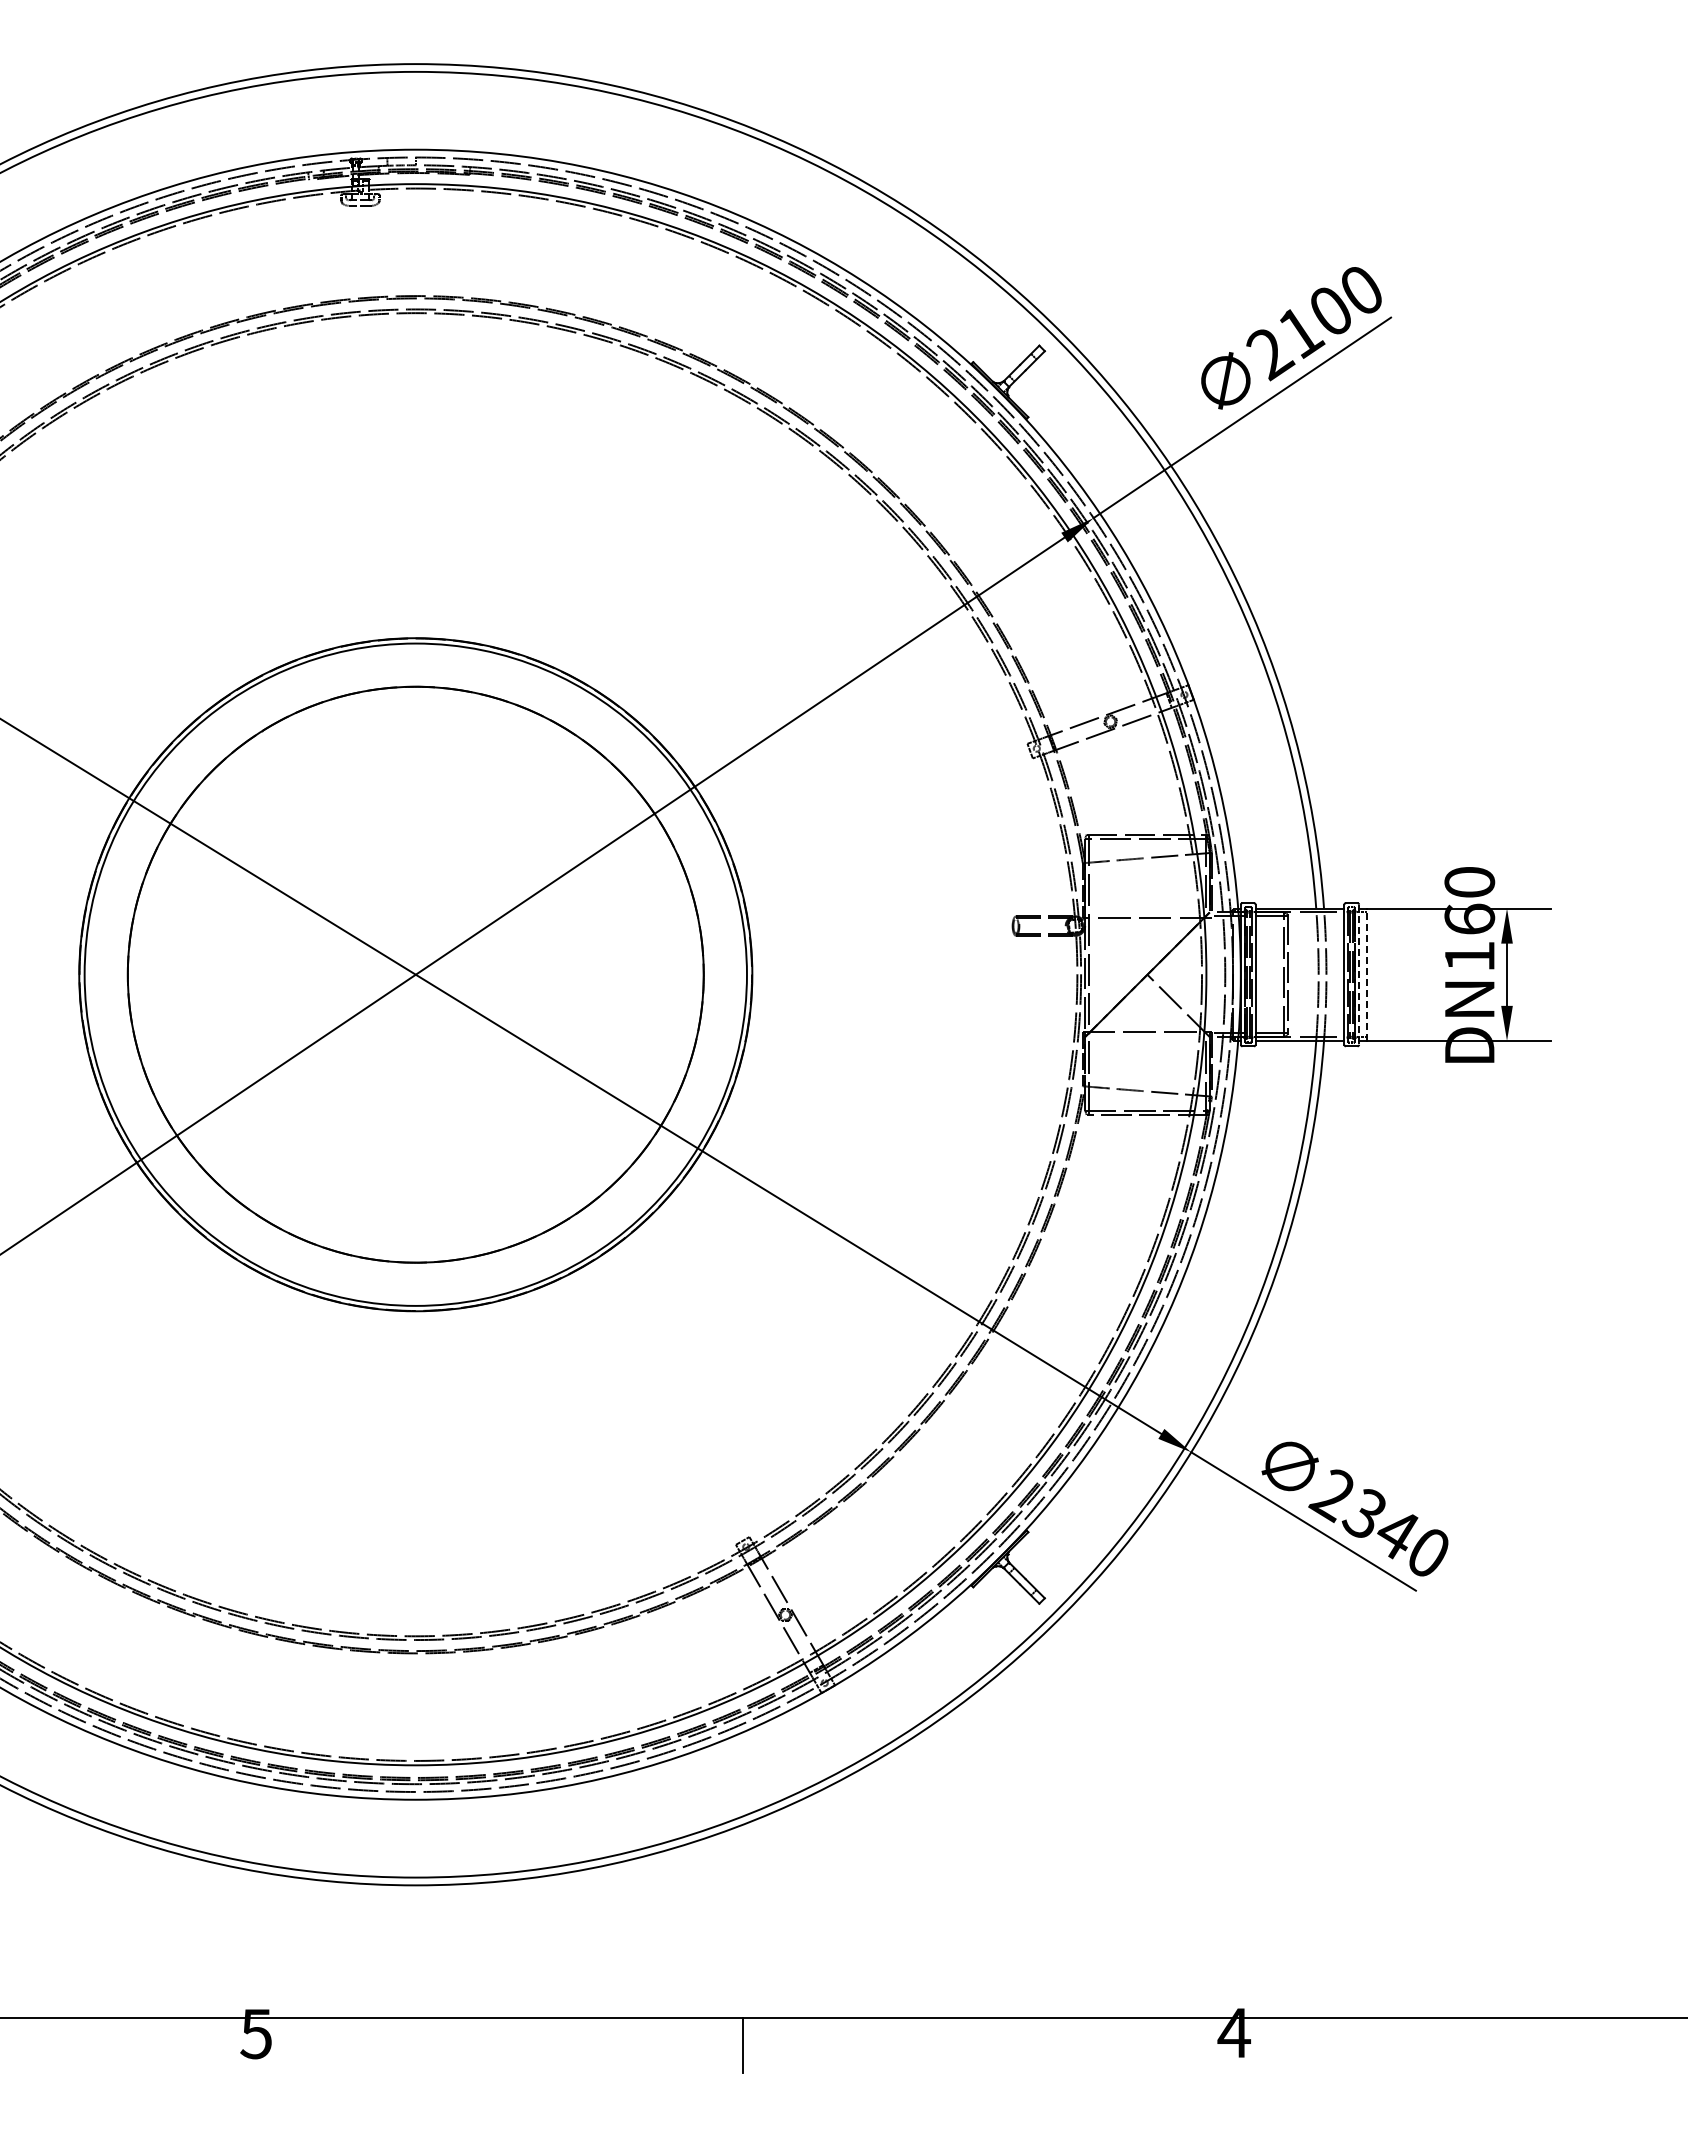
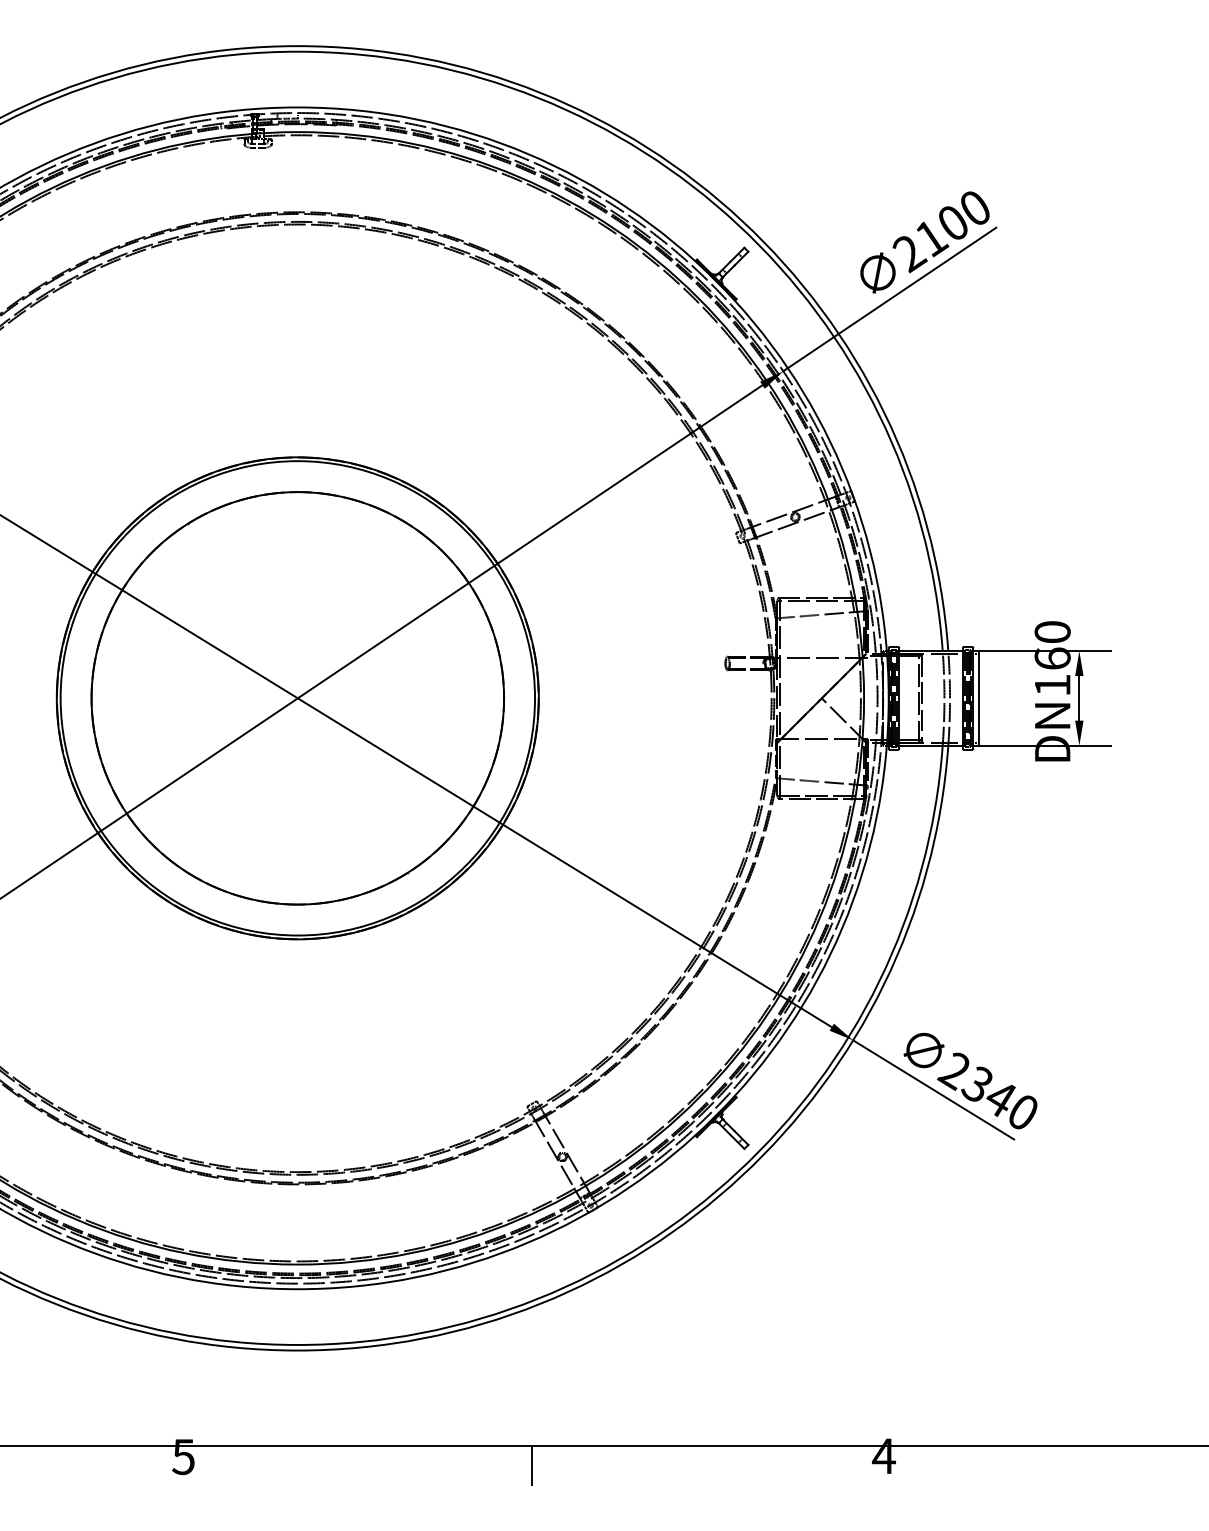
line: (1366, 974) -> (978, 698), dashed -> solid
line: (1359, 975) -> (973, 698), dashed -> solid

